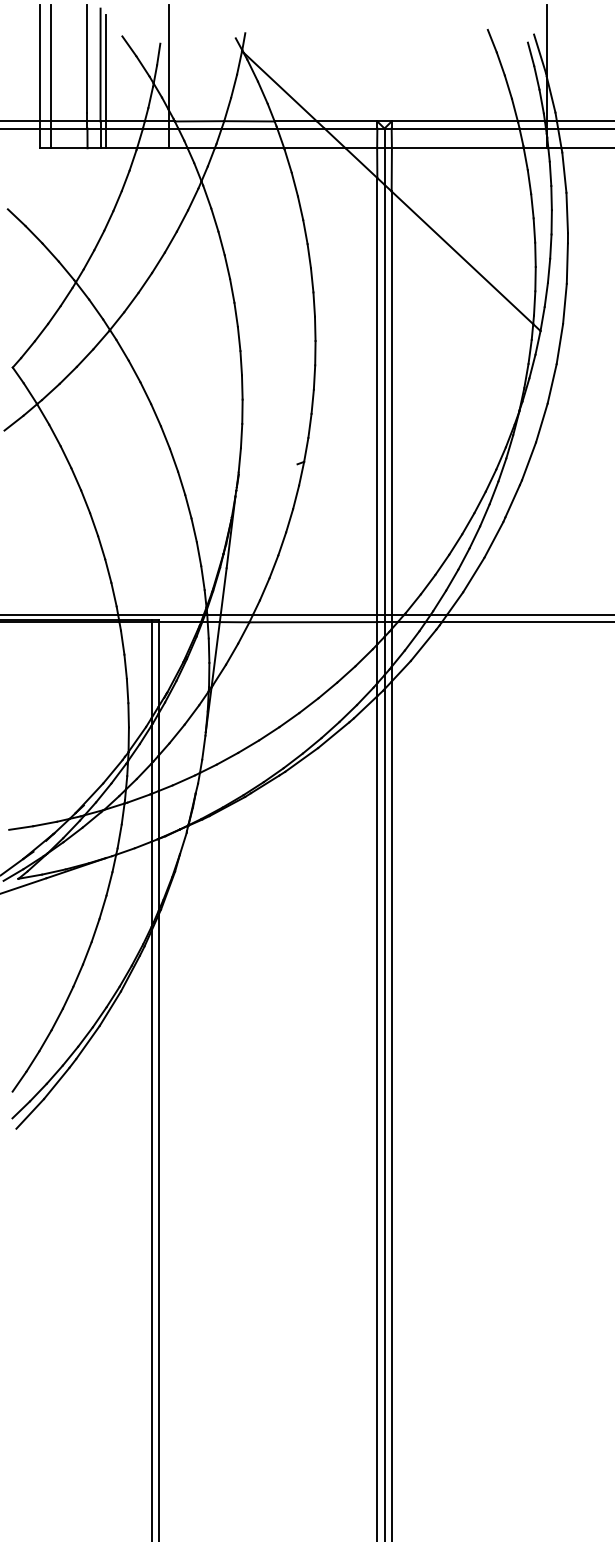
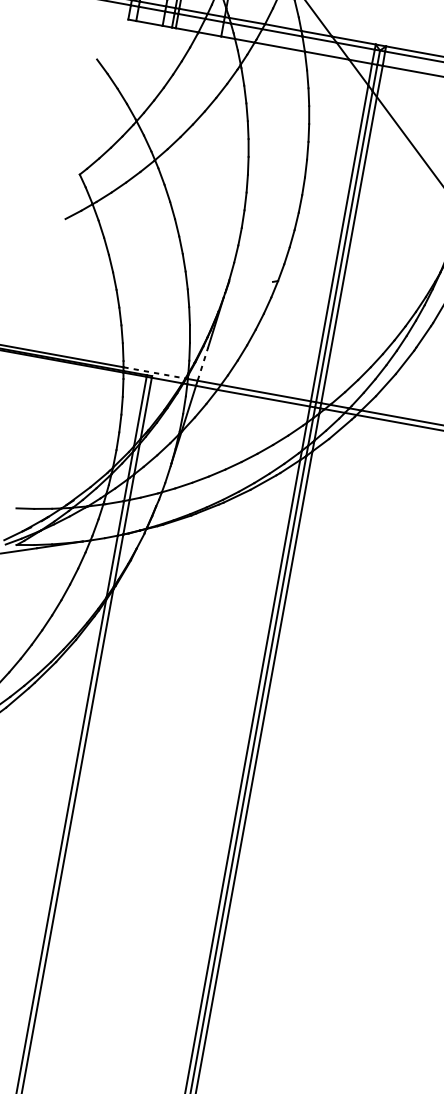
line: (223, 591) -> (202, 364), solid -> dashed
line: (160, 614) -> (154, 372), solid -> dashed

